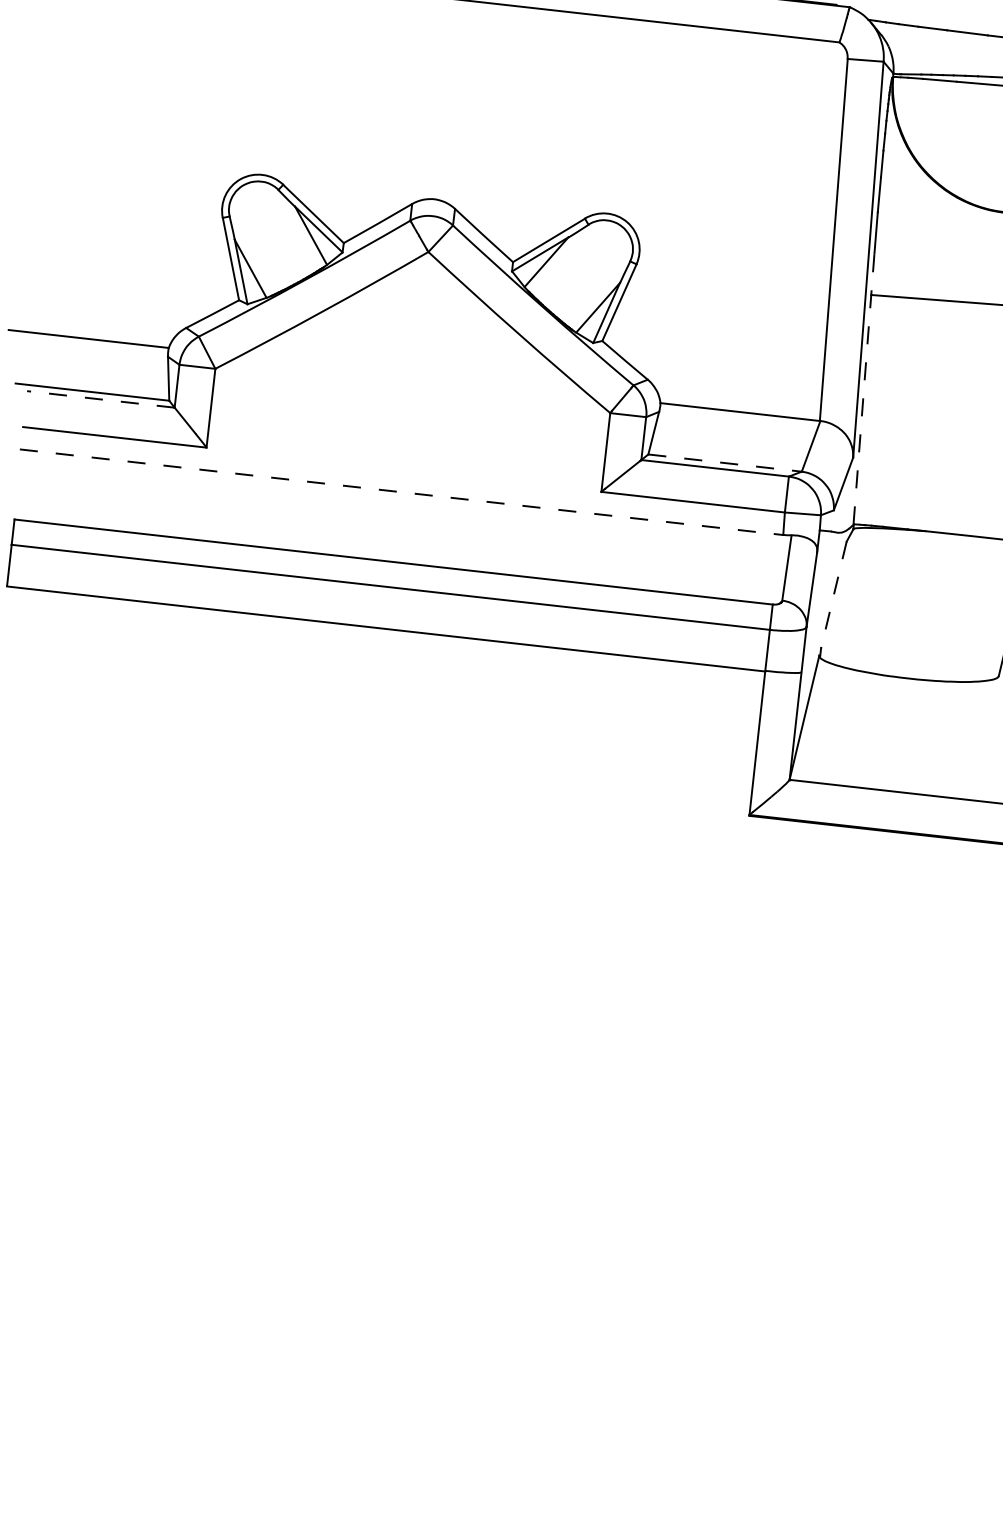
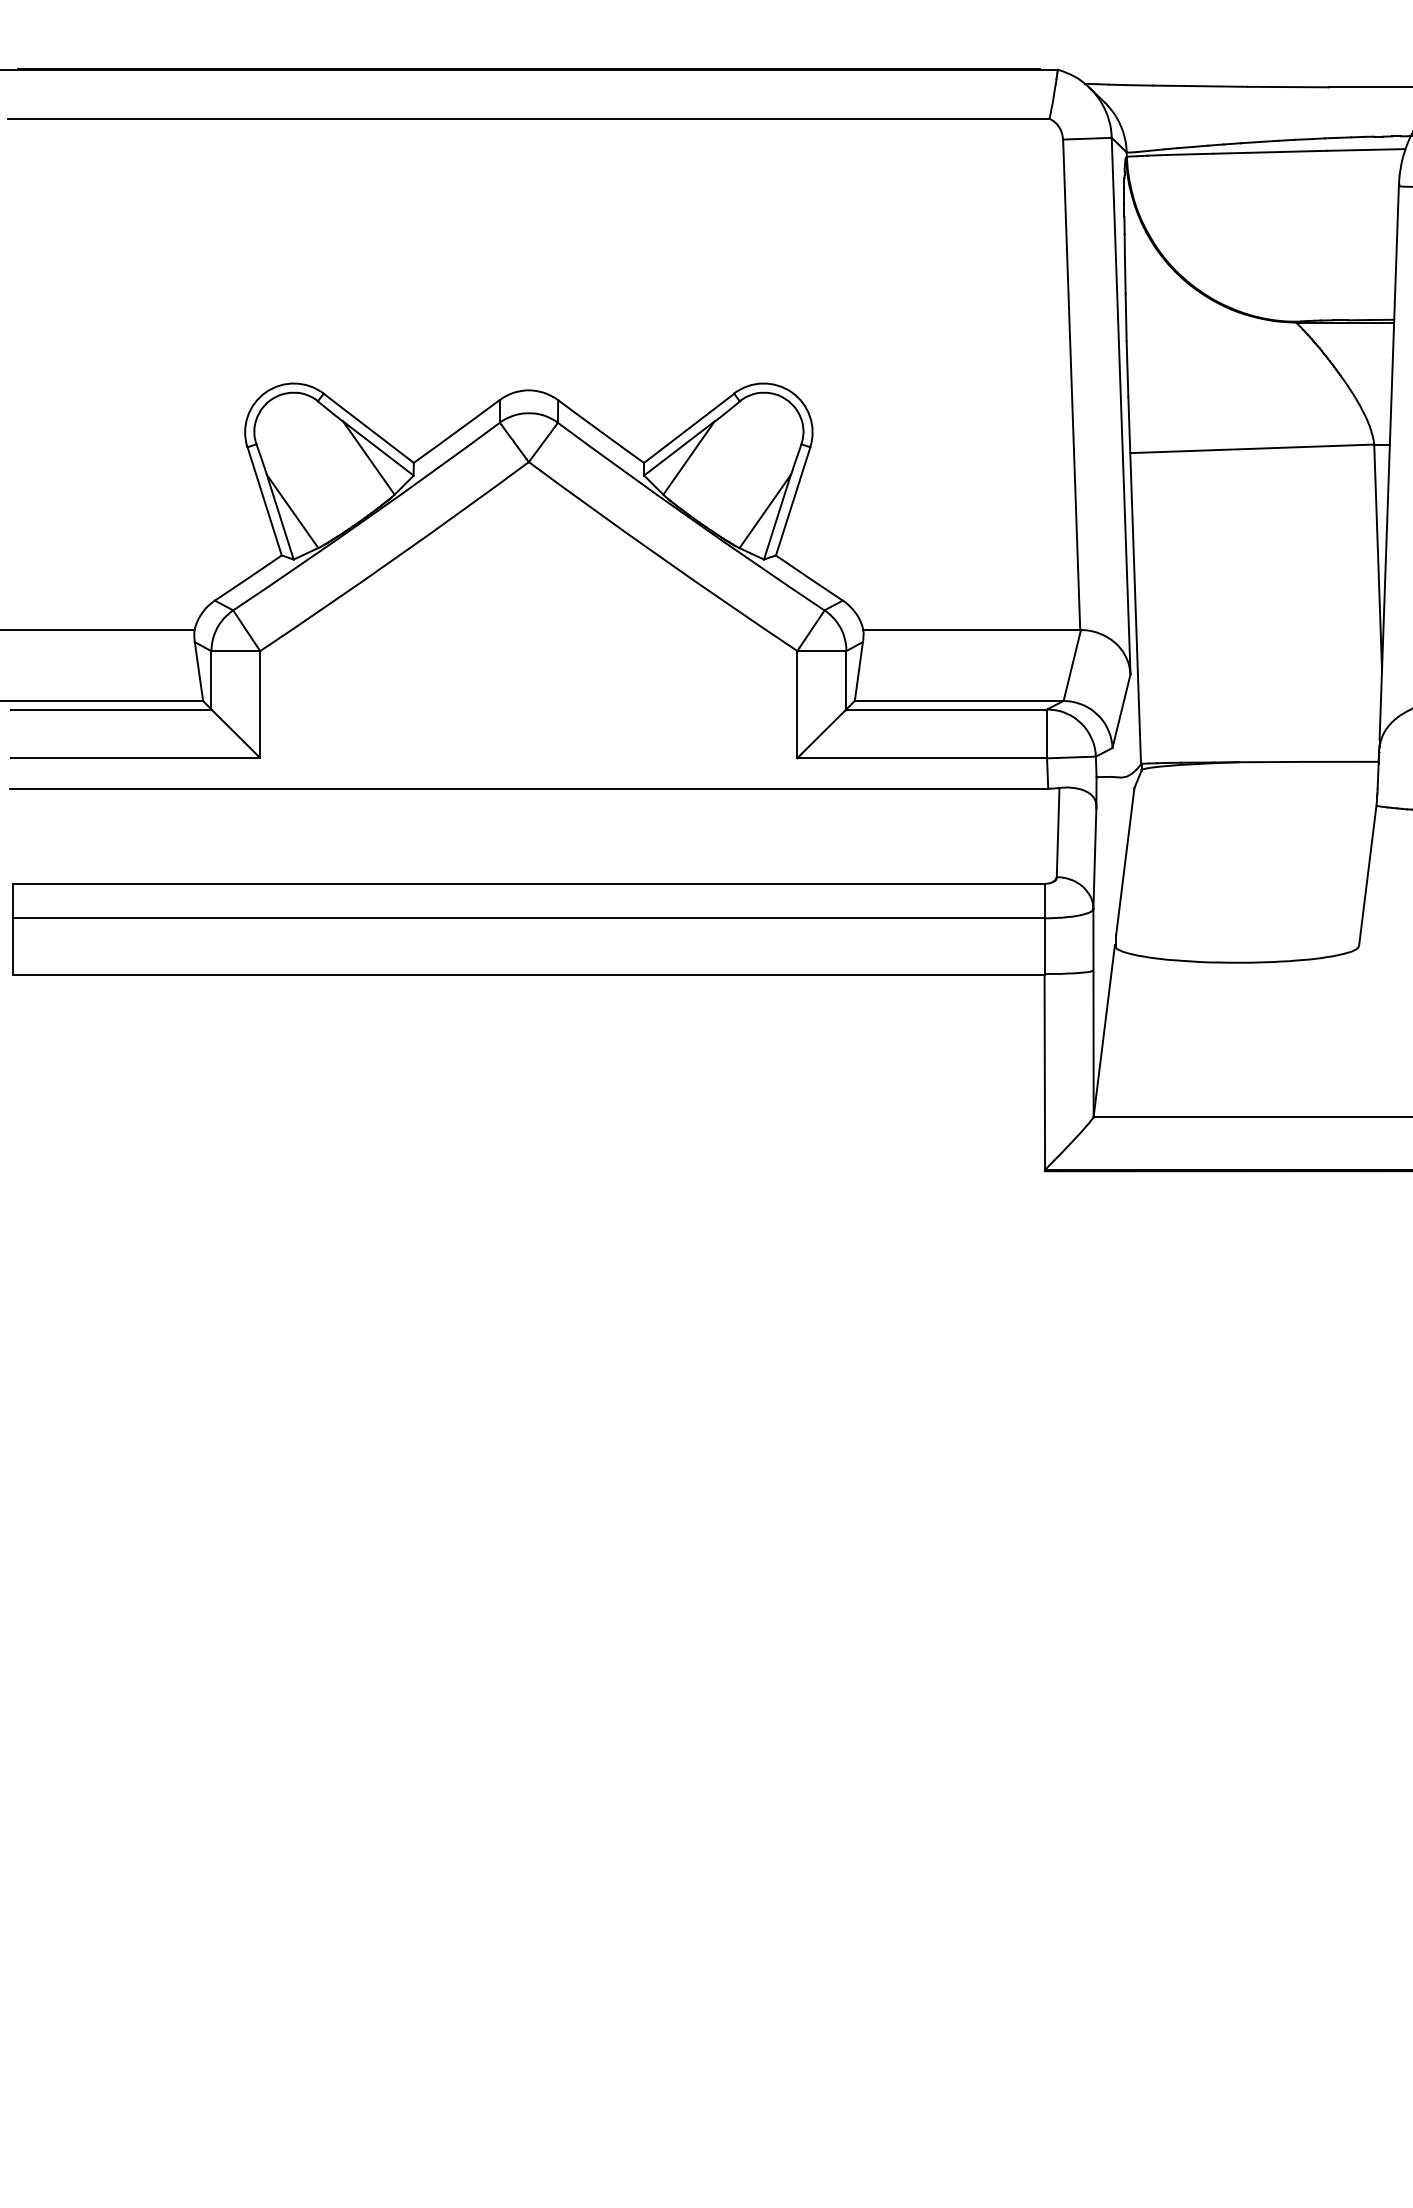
line: (863, 388) -> (1134, 580), dashed -> solid
line: (100, 399) -> (110, 709), dashed -> solid
line: (725, 462) -> (959, 700), dashed -> solid
line: (401, 492) -> (529, 788), dashed -> solid
line: (833, 595) -> (1125, 862), dashed -> solid

